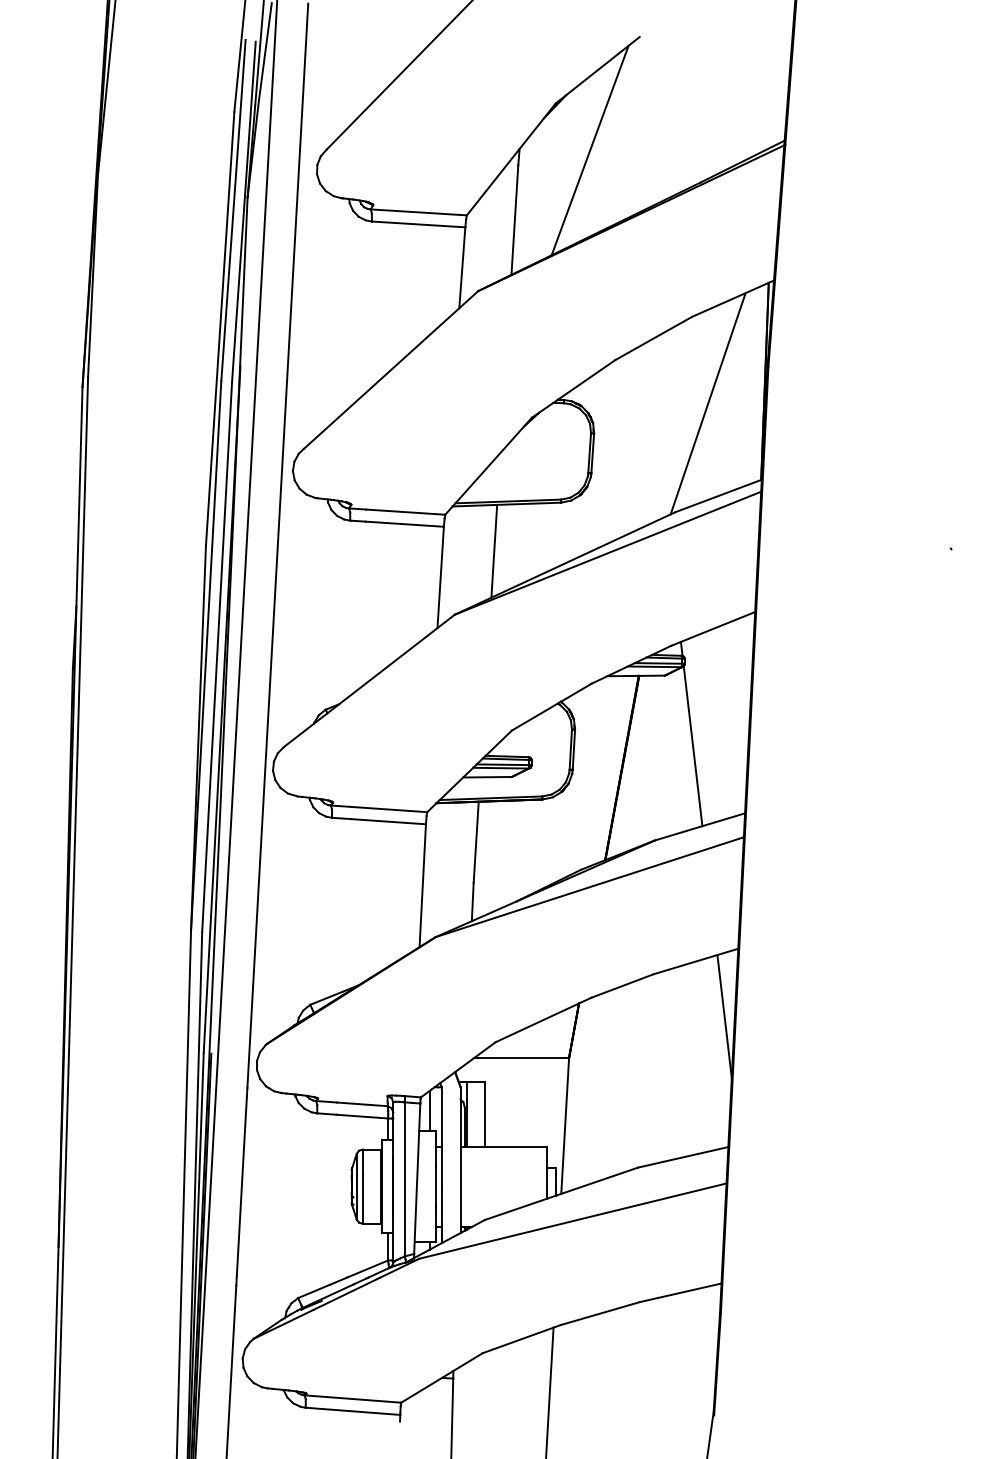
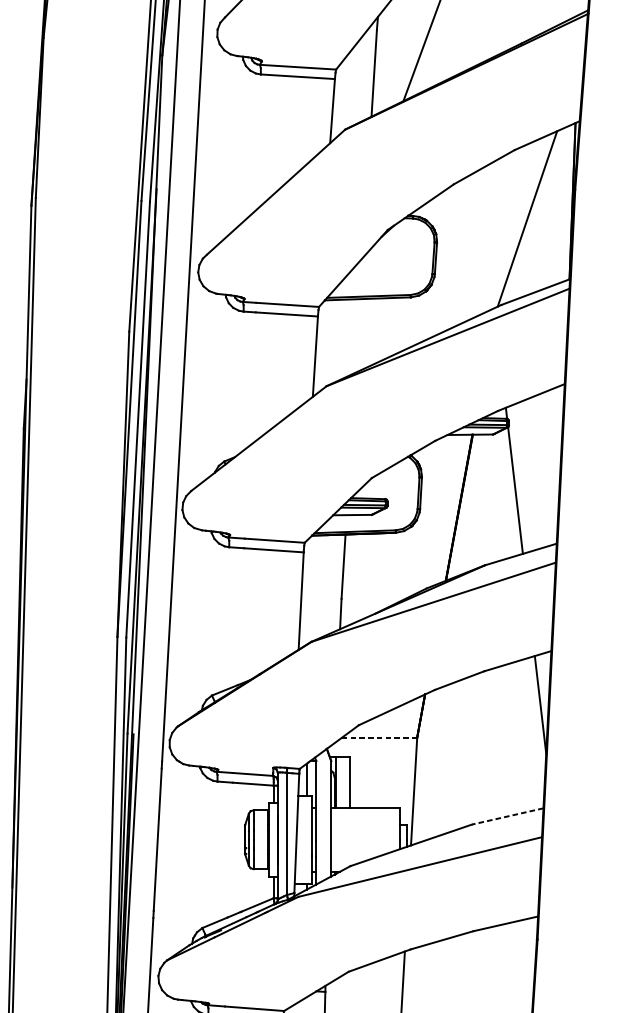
line: (494, 550) -> (358, 335), removed
line: (521, 1057) -> (379, 737), solid -> dashed
line: (682, 1157) -> (507, 816), solid -> dashed

